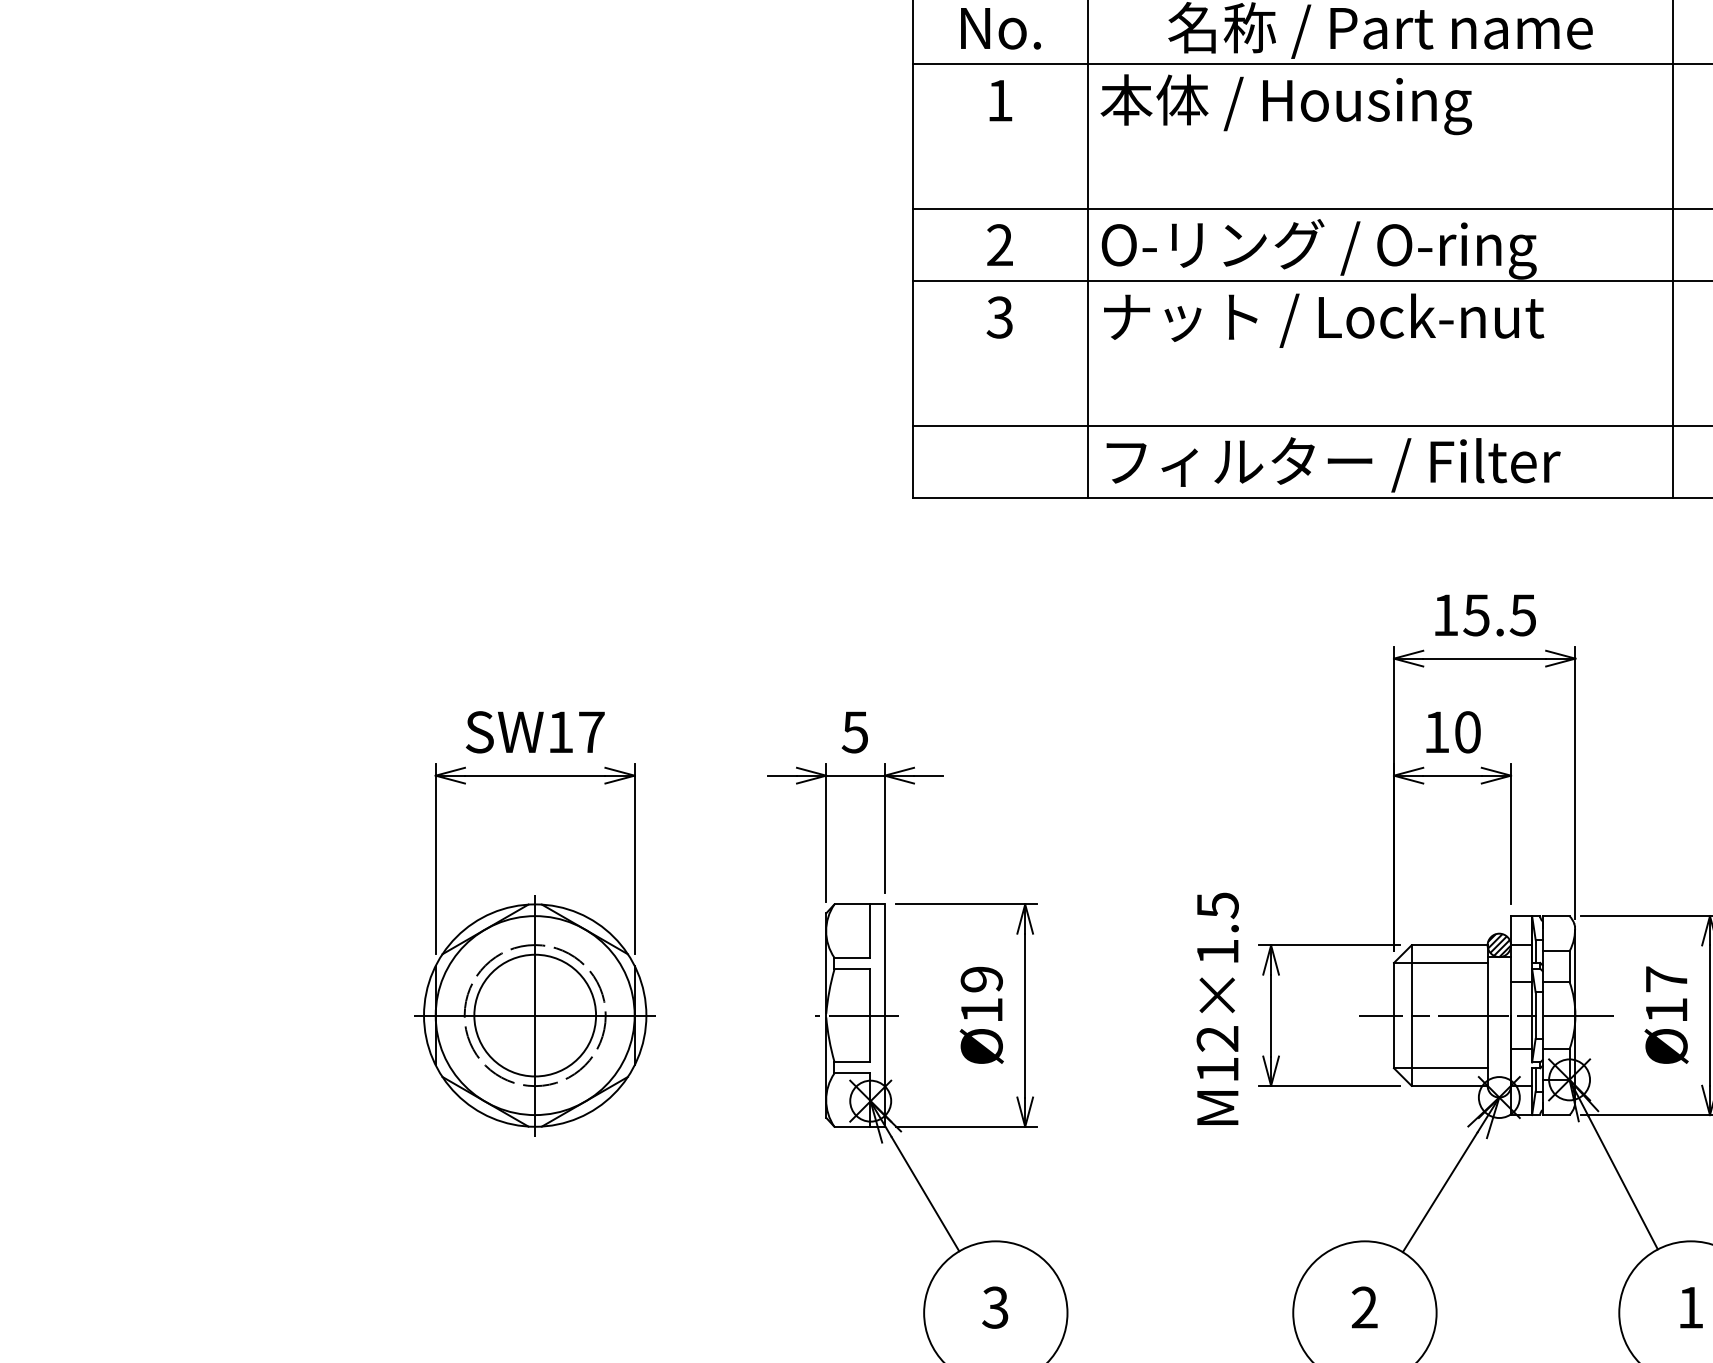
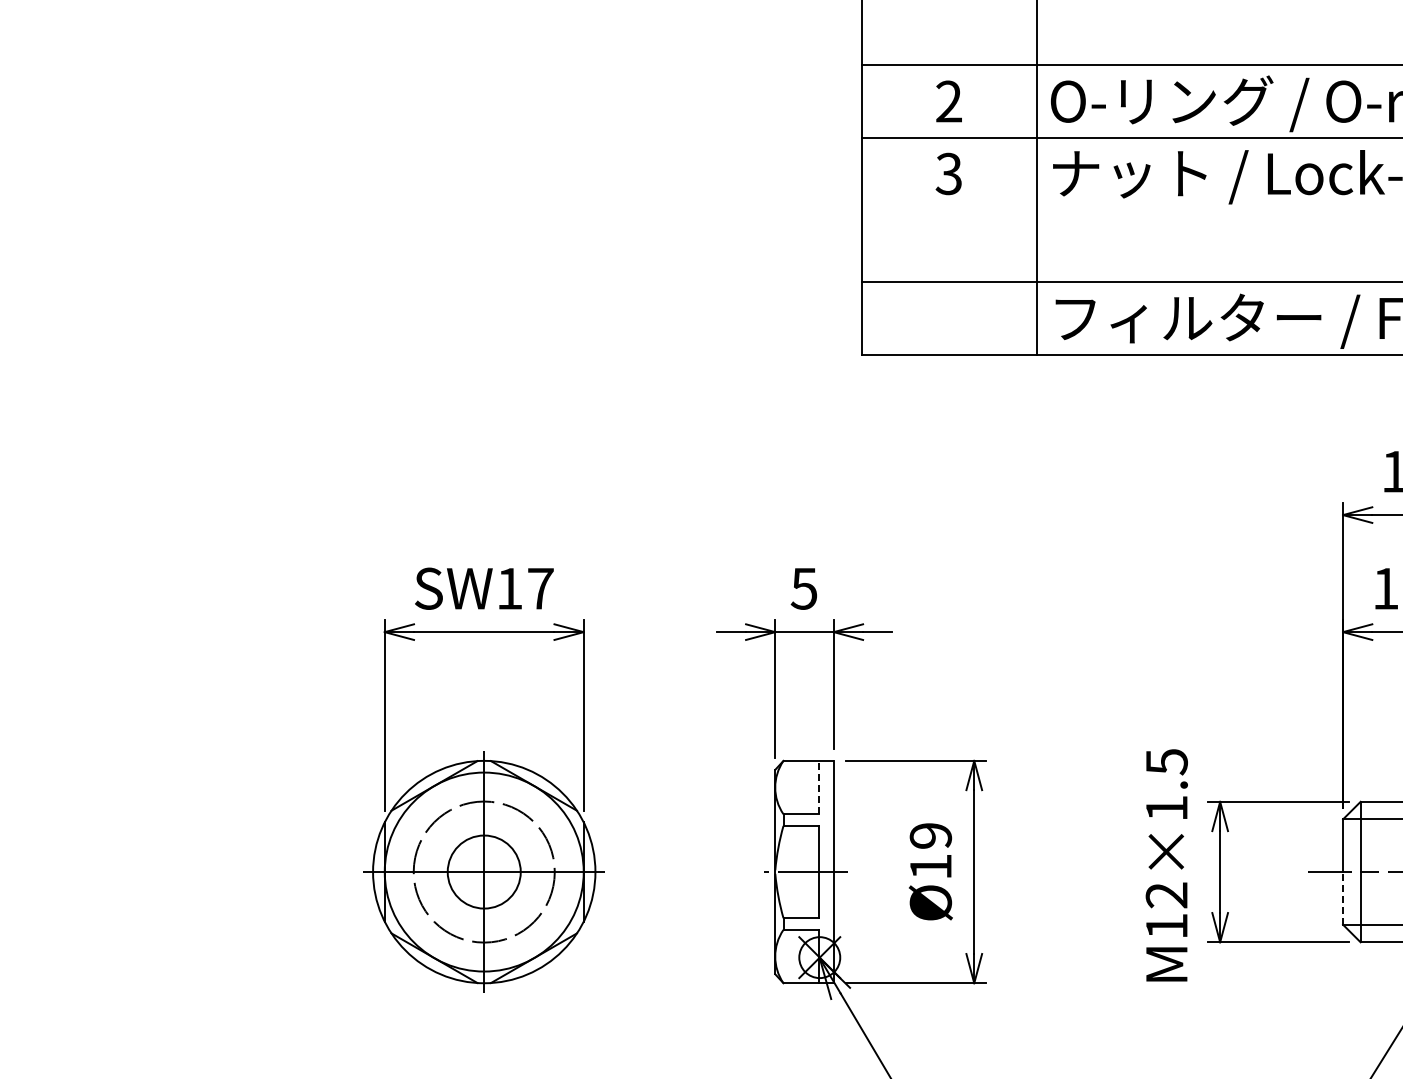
line: (869, 931) -> (818, 787), solid -> dashed
circle: (535, 1015) -> (484, 871), size x0.6
line: (1394, 1041) -> (1343, 897), solid -> dashed

